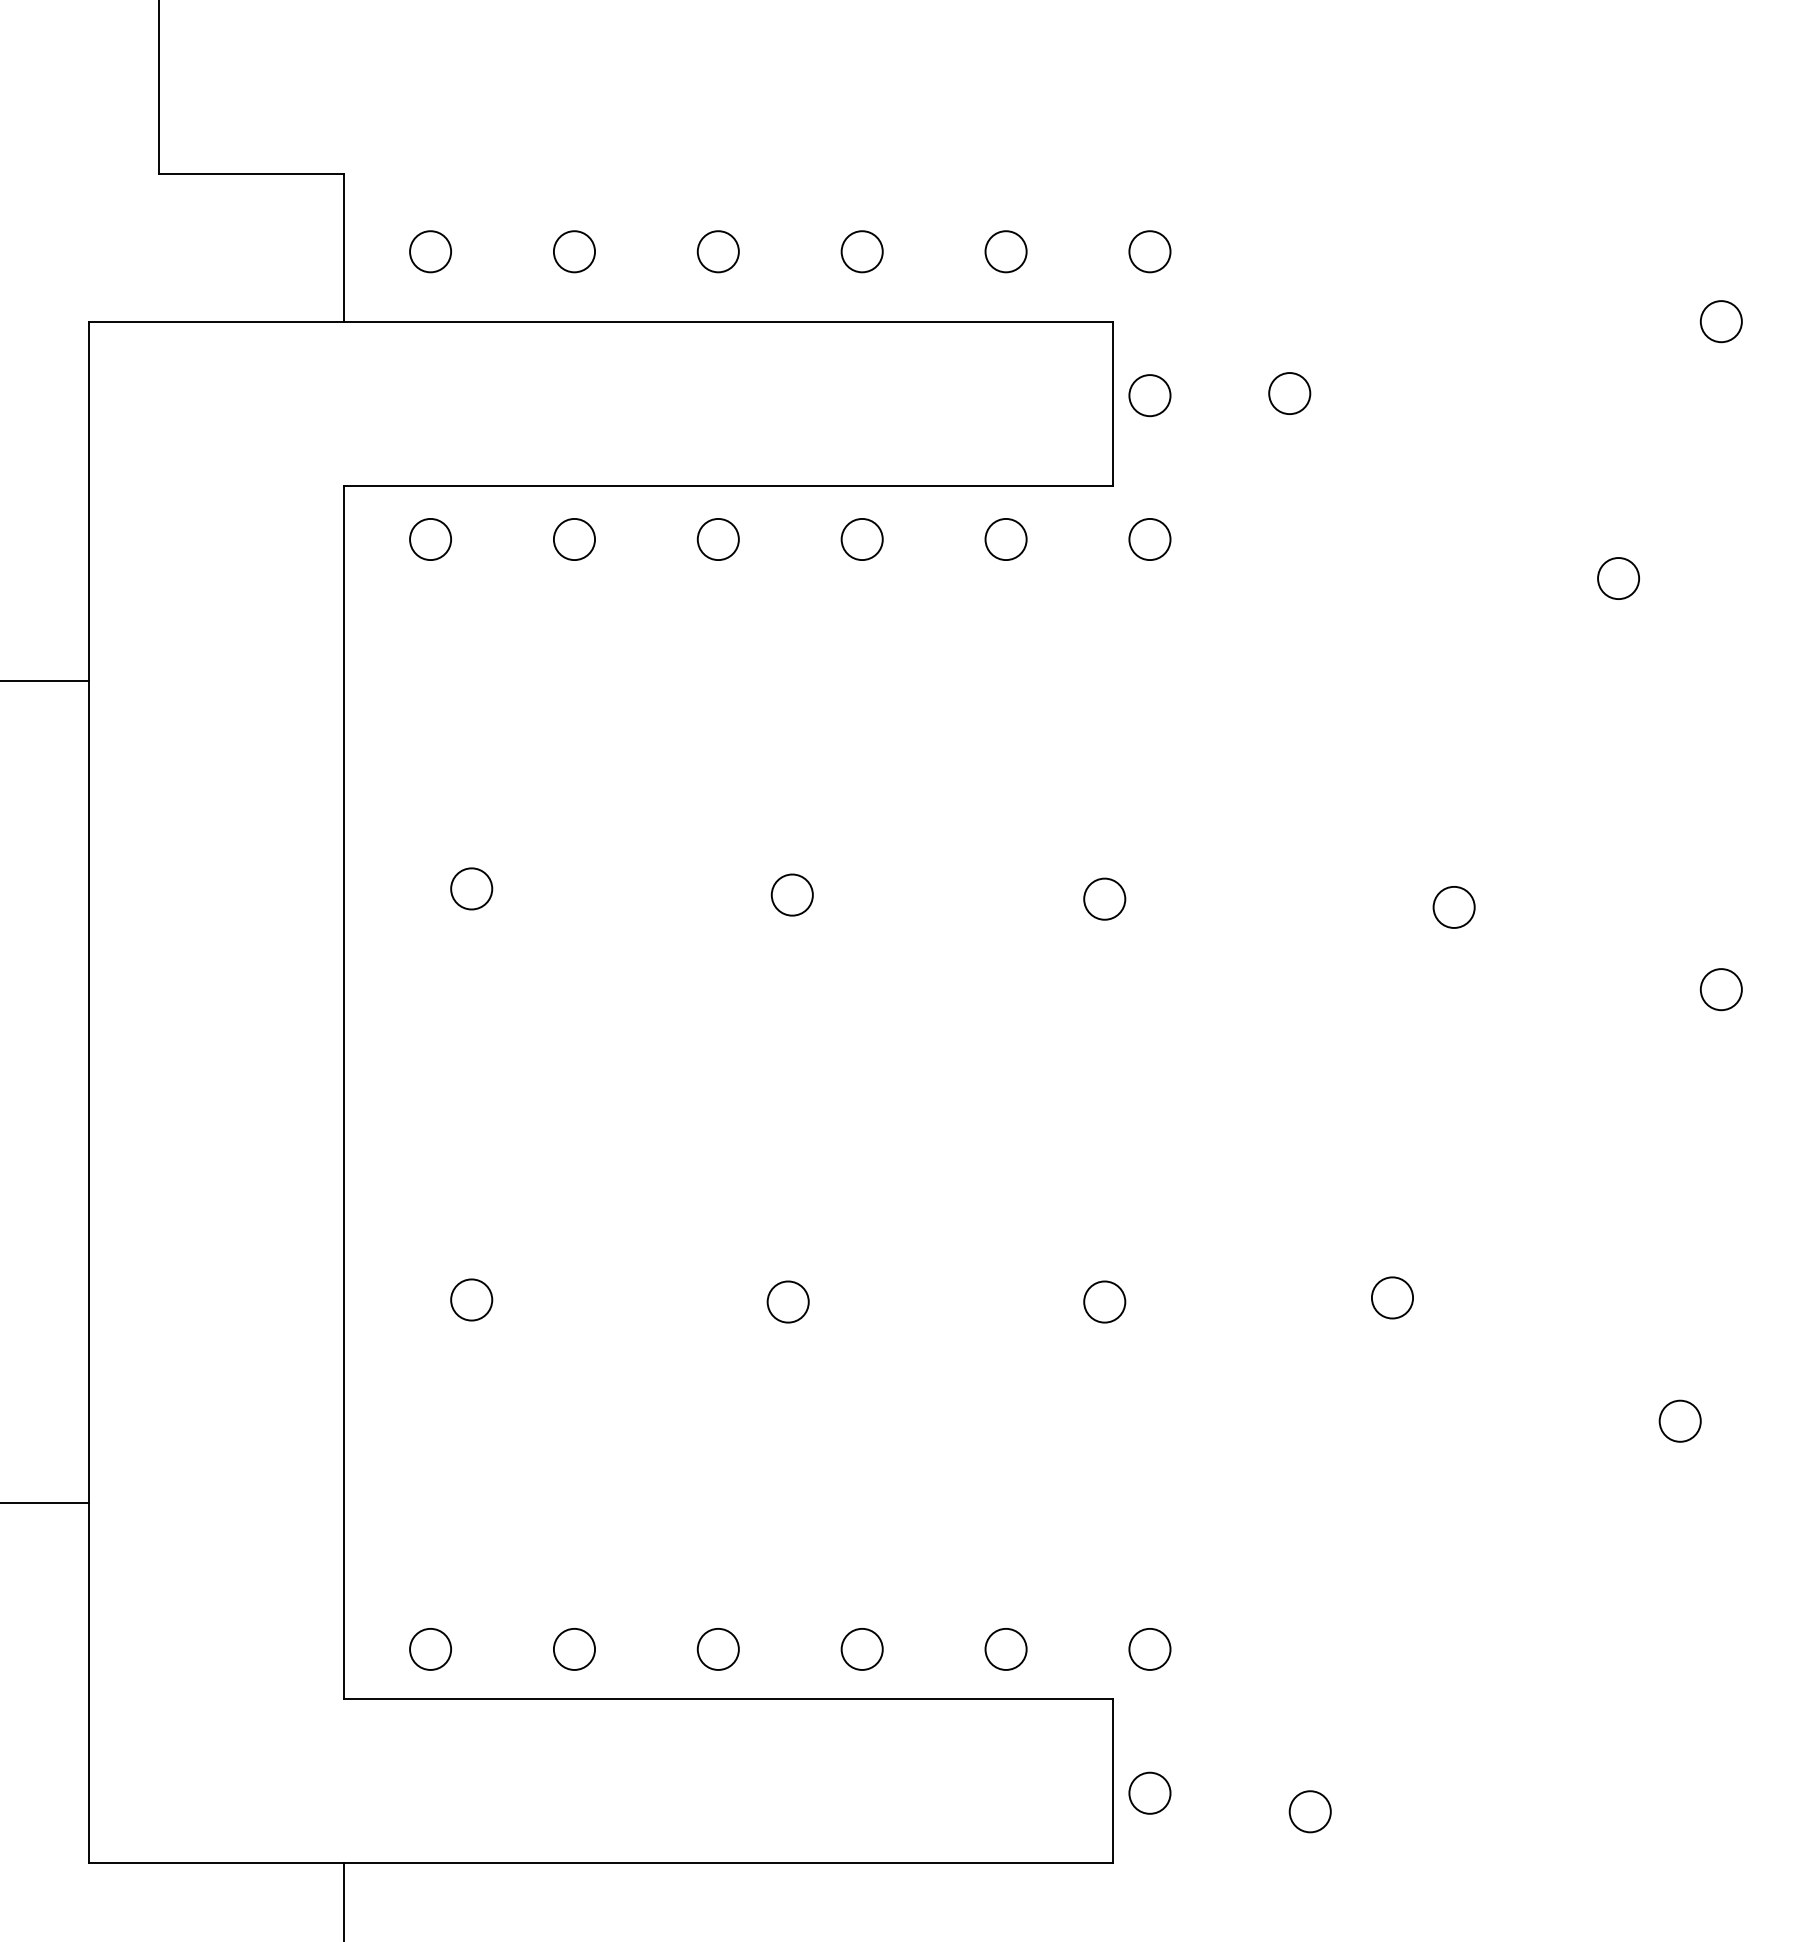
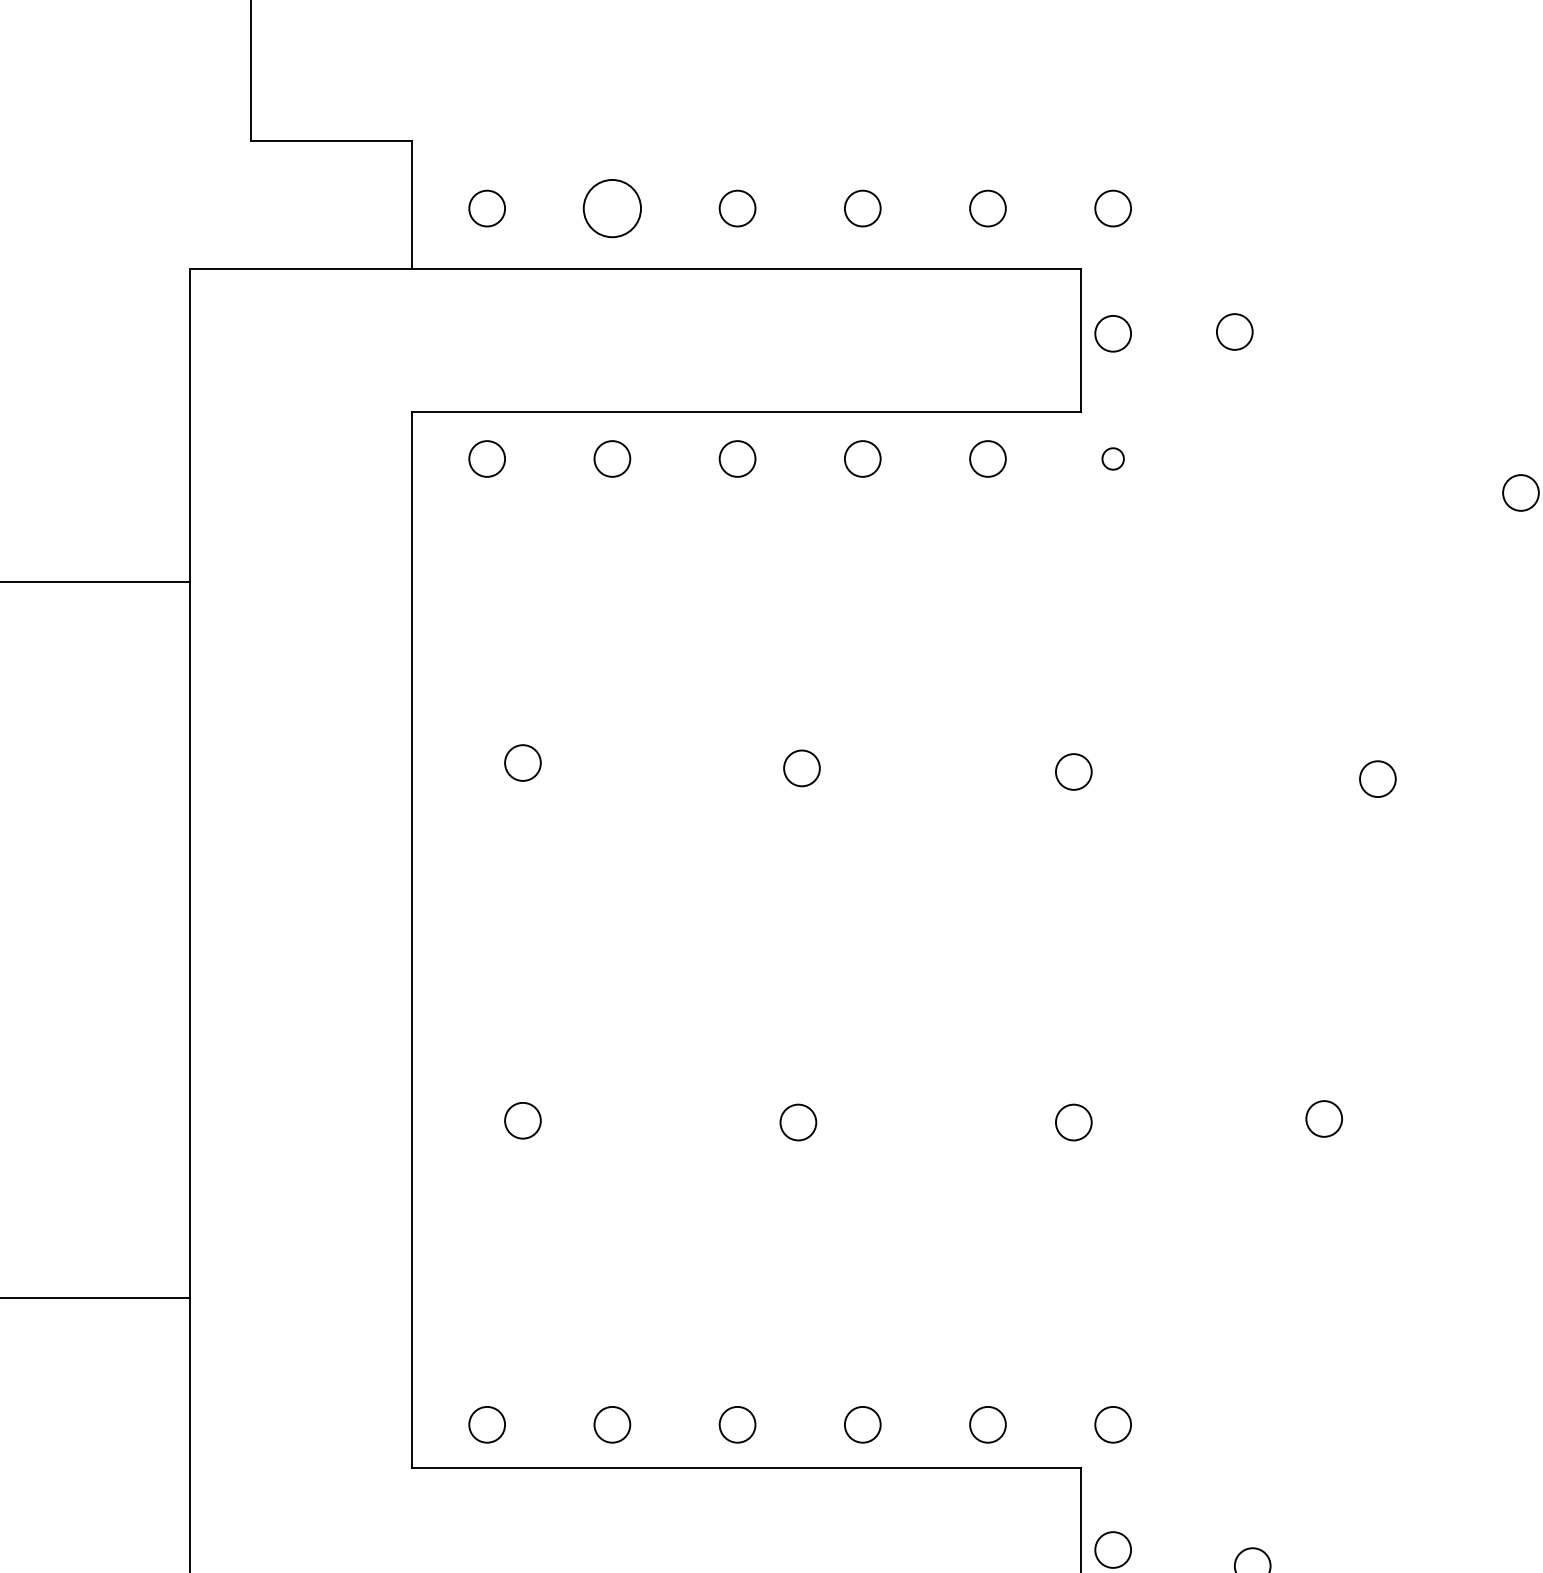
circle: (574, 251) -> (612, 208), size x1.6
circle: (1149, 539) -> (1112, 458), size x0.6

